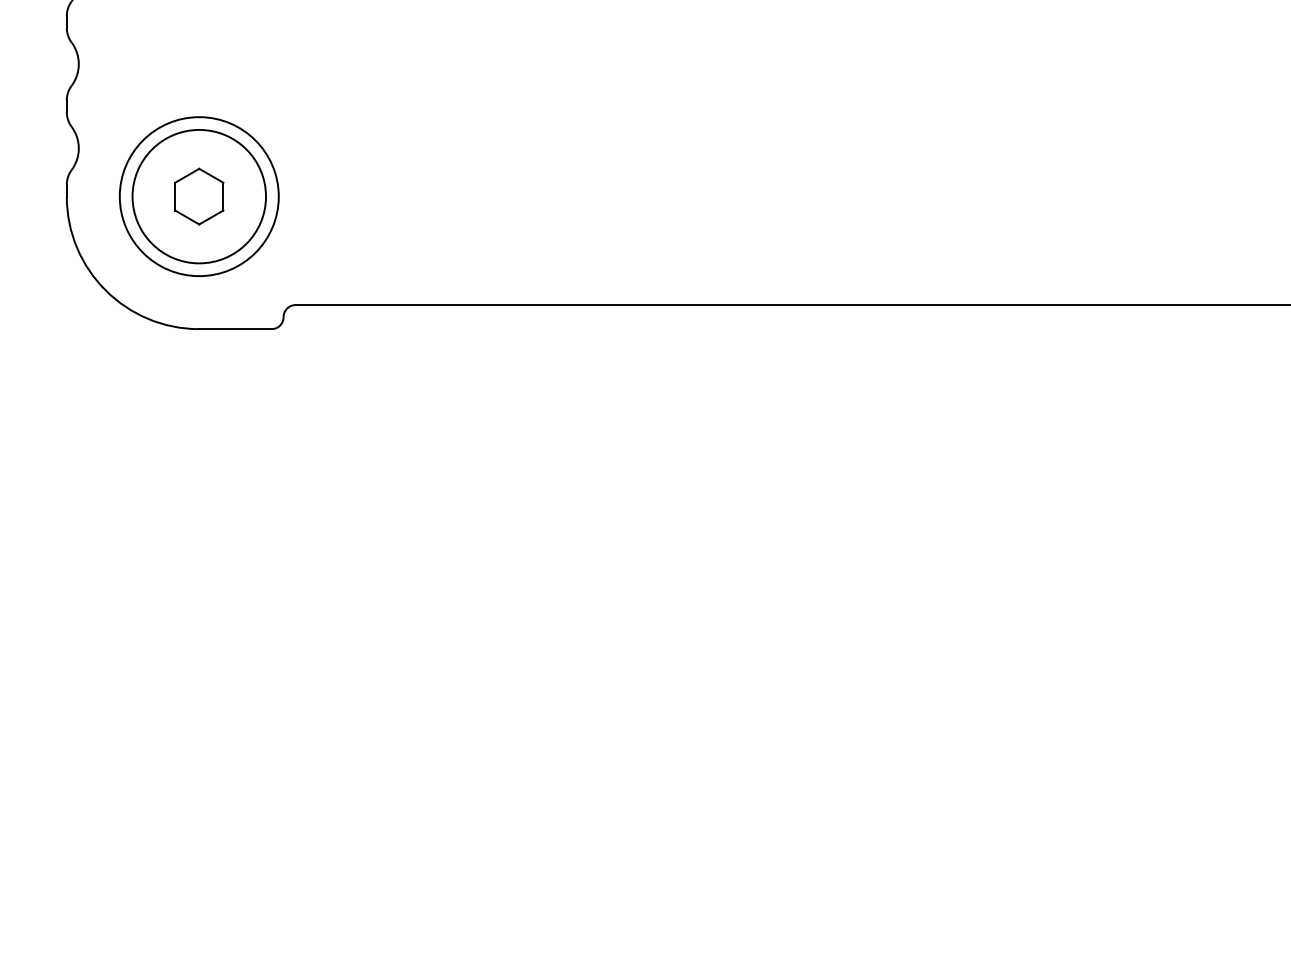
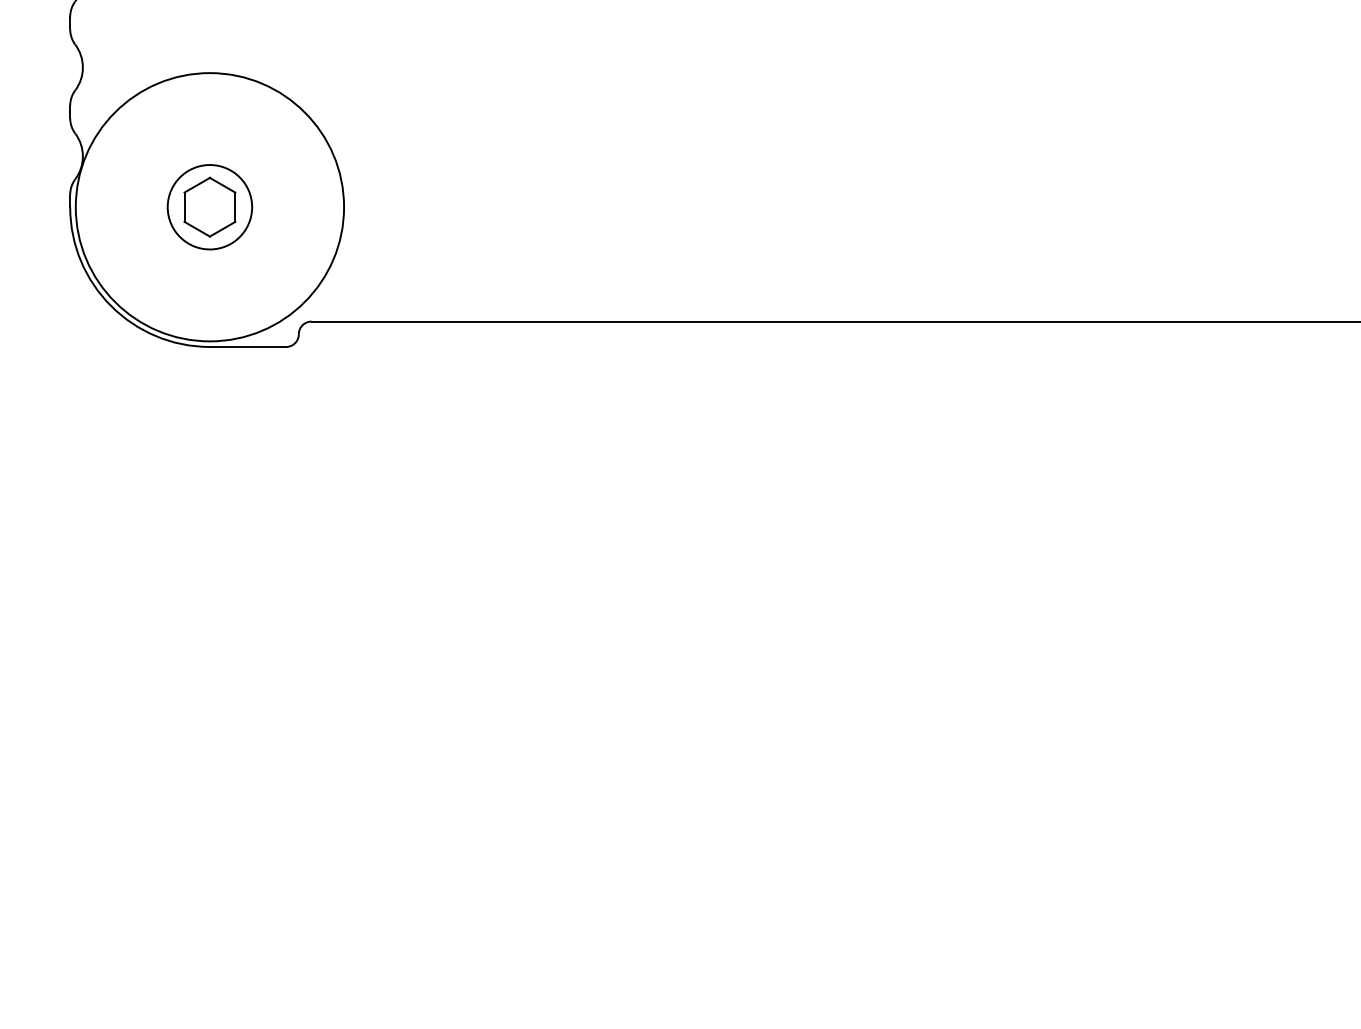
circle: (198, 196) -> (209, 207), size x1.6
circle: (199, 196) -> (210, 207), size x0.6

